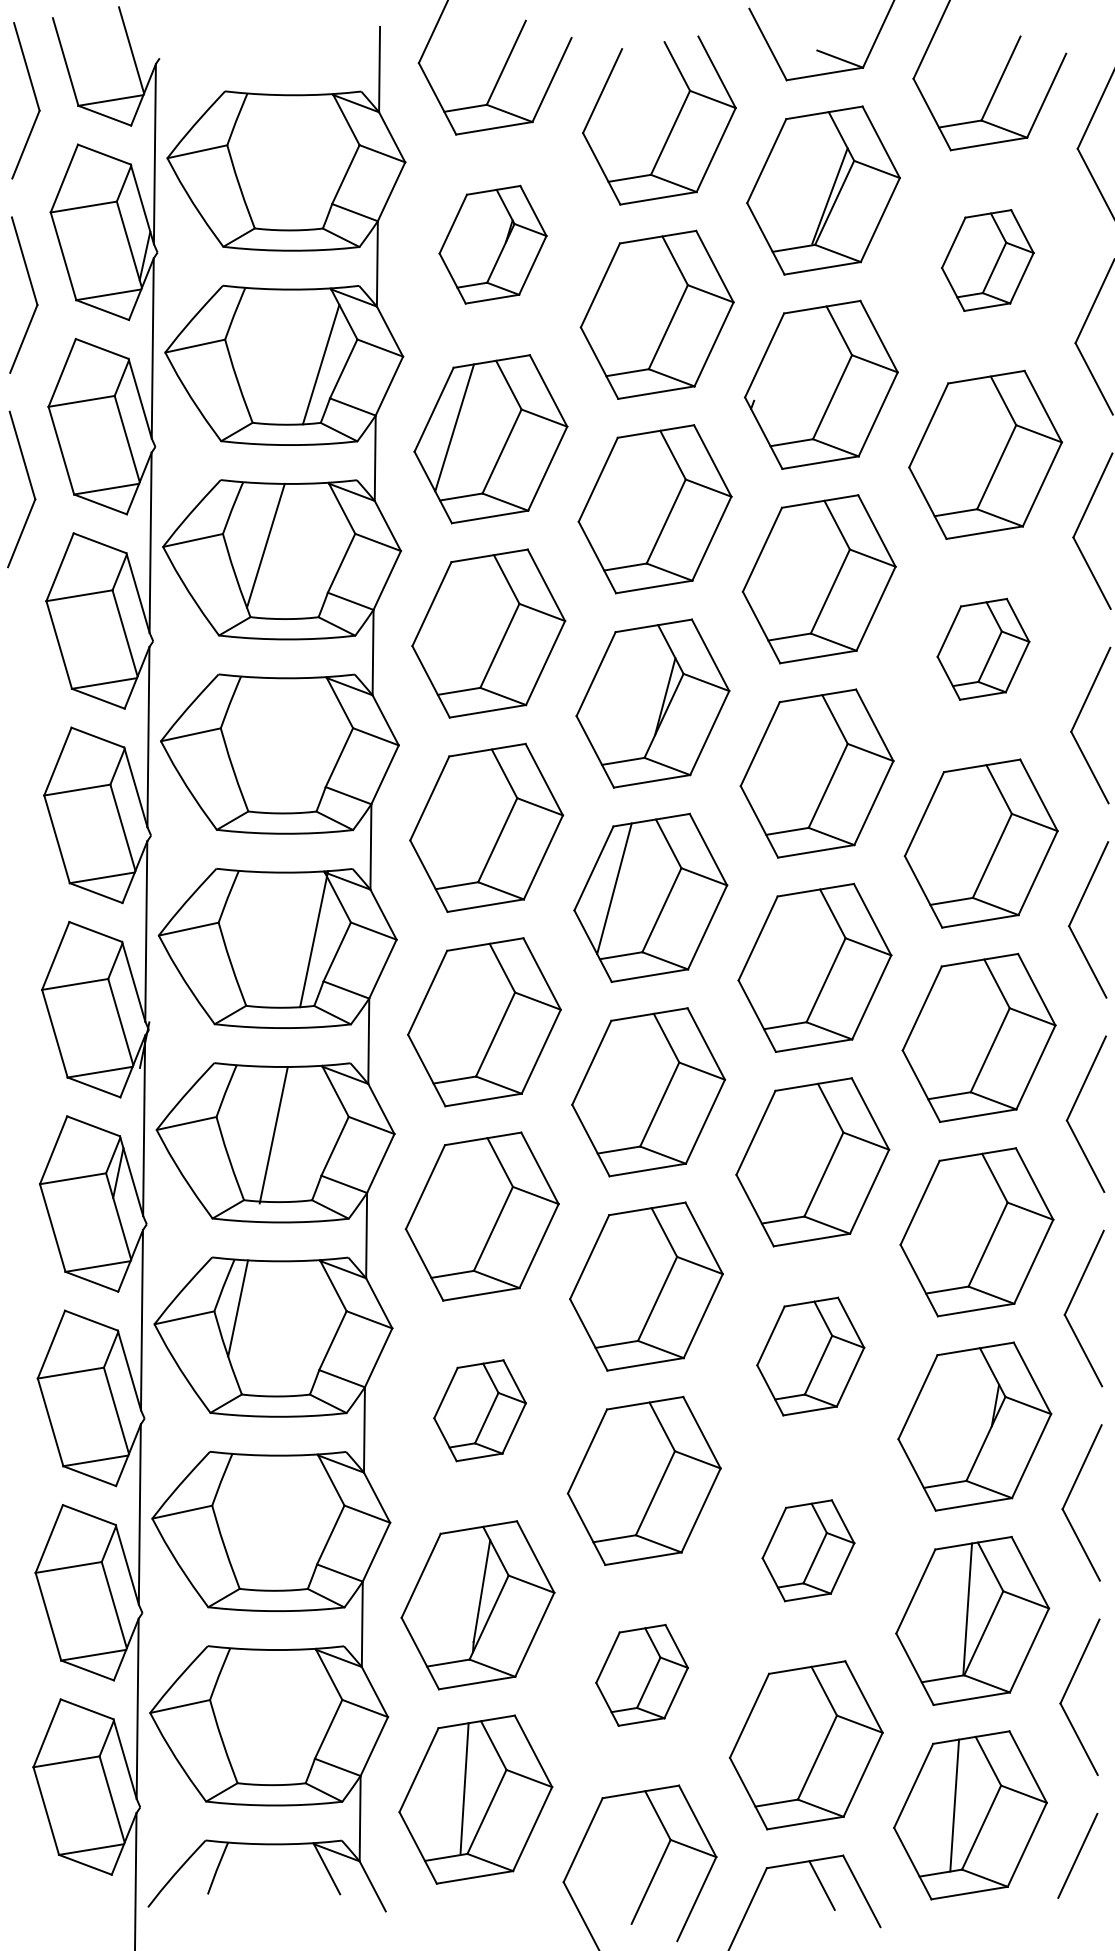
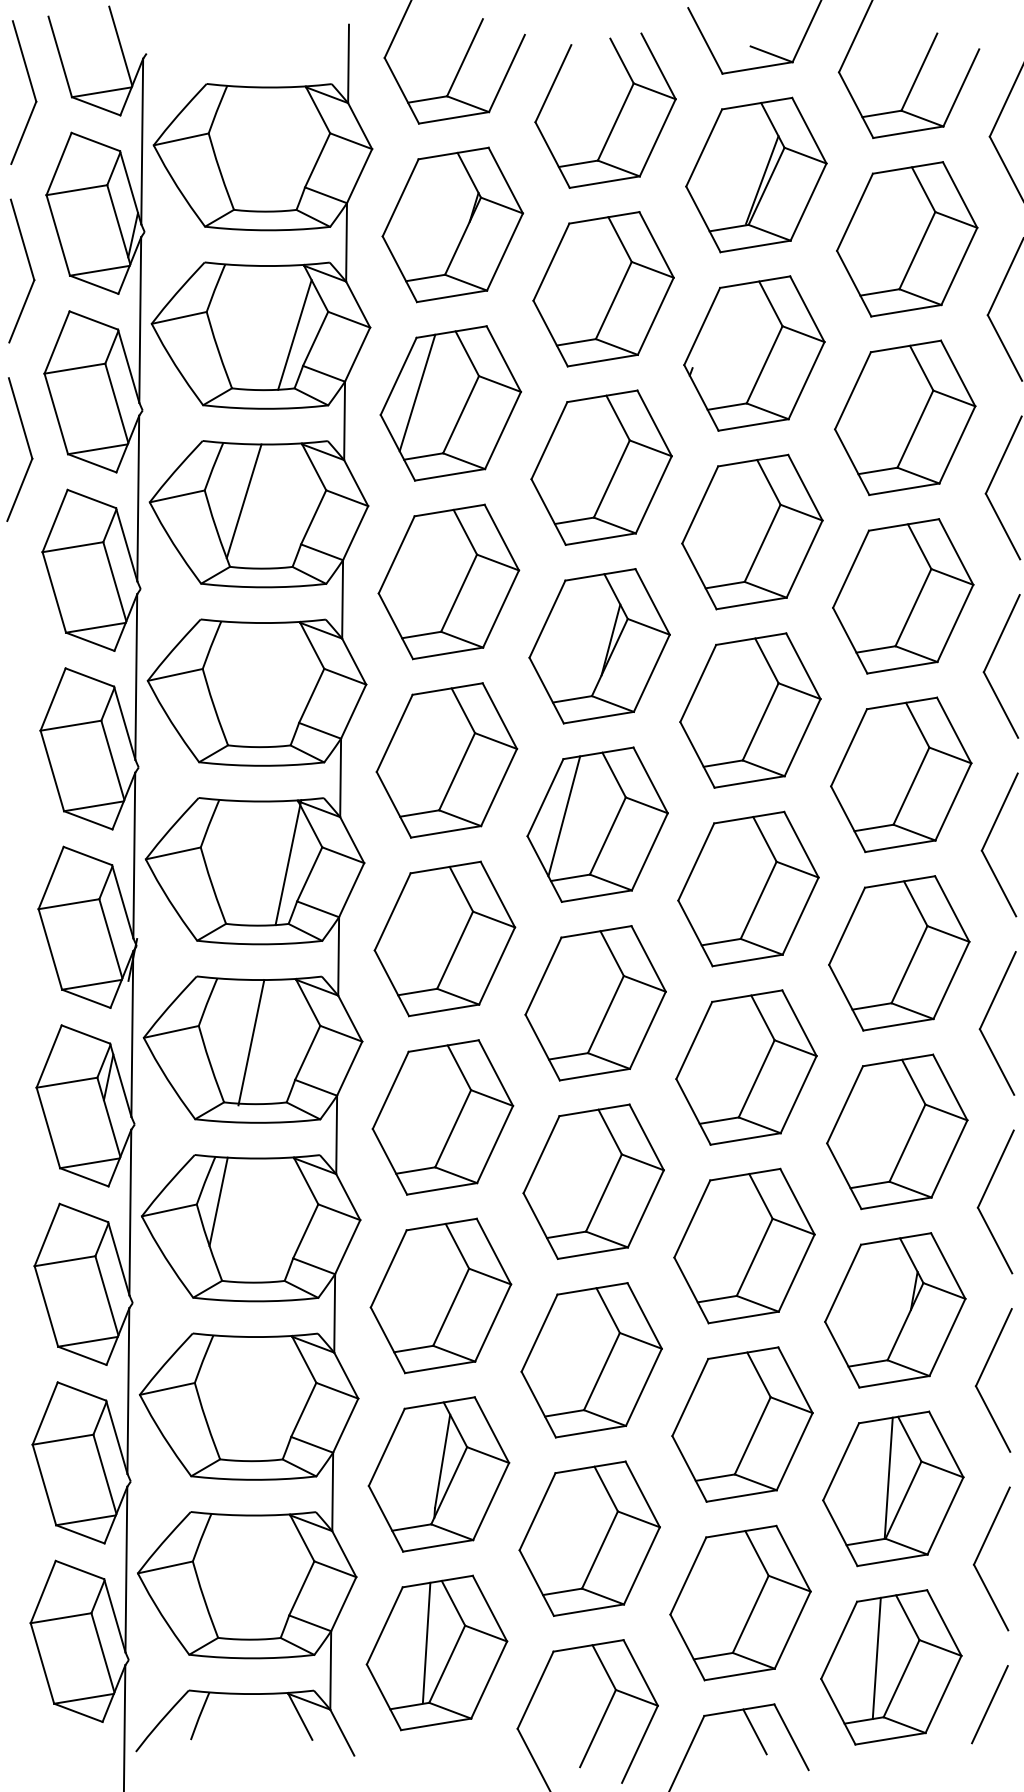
part: (492, 244) -> (452, 224), size x1.43
part: (987, 260) -> (906, 239), size x1.67
part: (983, 649) -> (903, 596), size x1.67
part: (810, 1356) -> (744, 1245), size x1.43
part: (479, 1410) -> (440, 1295), size x1.67
part: (808, 1550) -> (742, 1424), size x1.67
part: (641, 1675) -> (589, 1538), size x1.67

